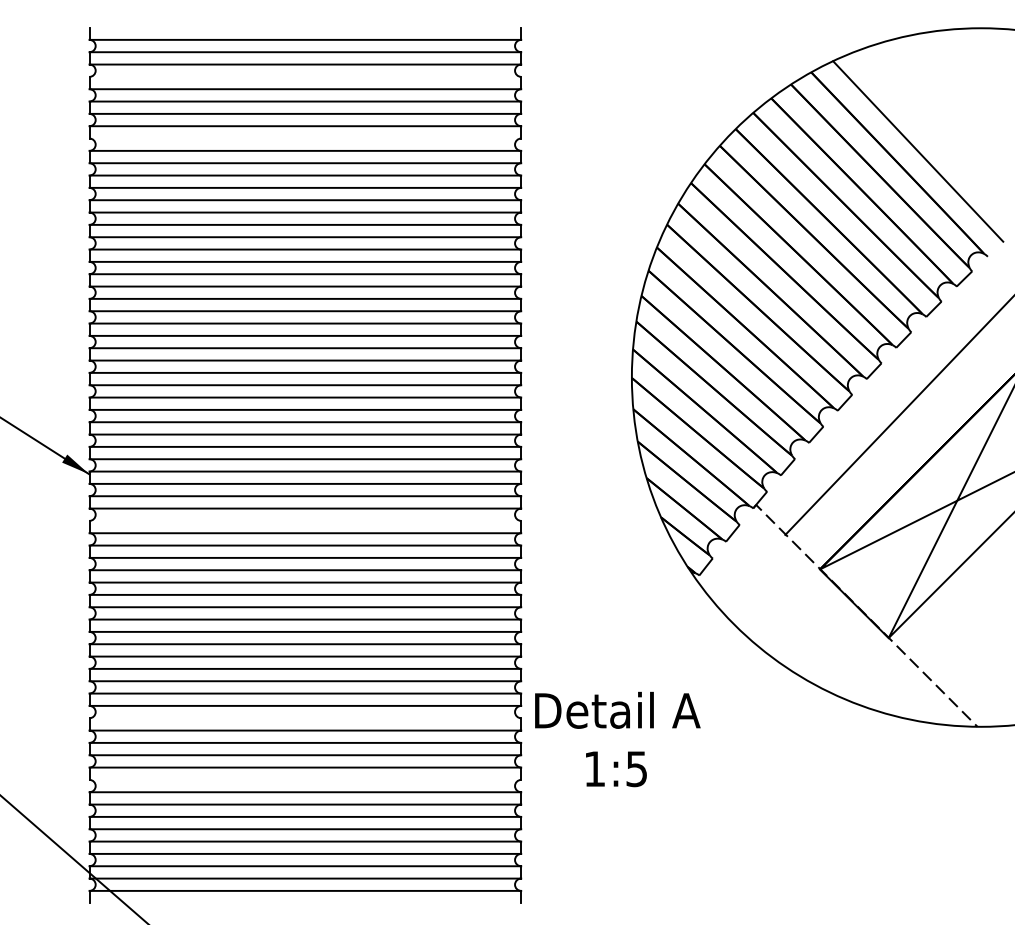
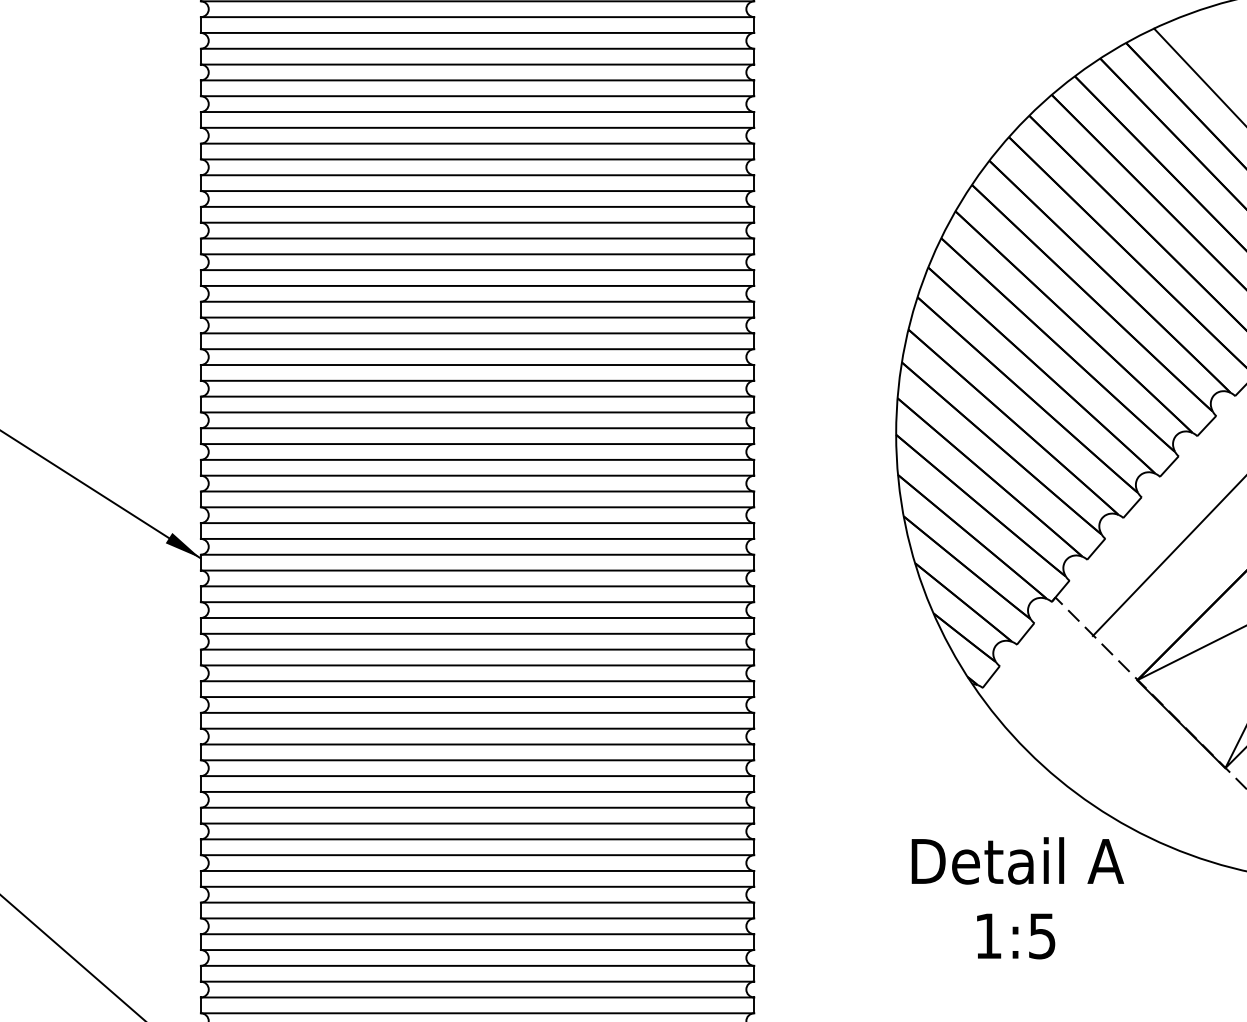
line: (305, 76) -> (477, 48), added
line: (305, 138) -> (477, 127), added
line: (305, 520) -> (477, 617), added
line: (305, 718) -> (477, 871), added
text: (617, 739) -> (1017, 898), moved
line: (305, 779) -> (477, 949), added

